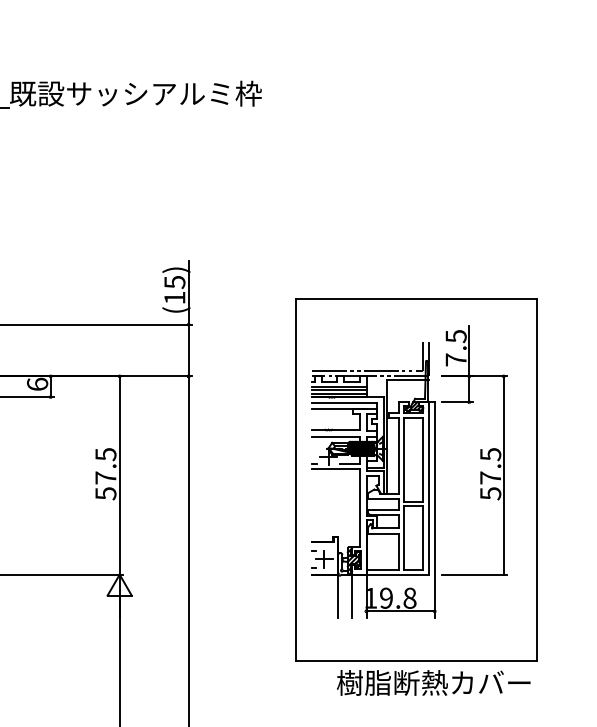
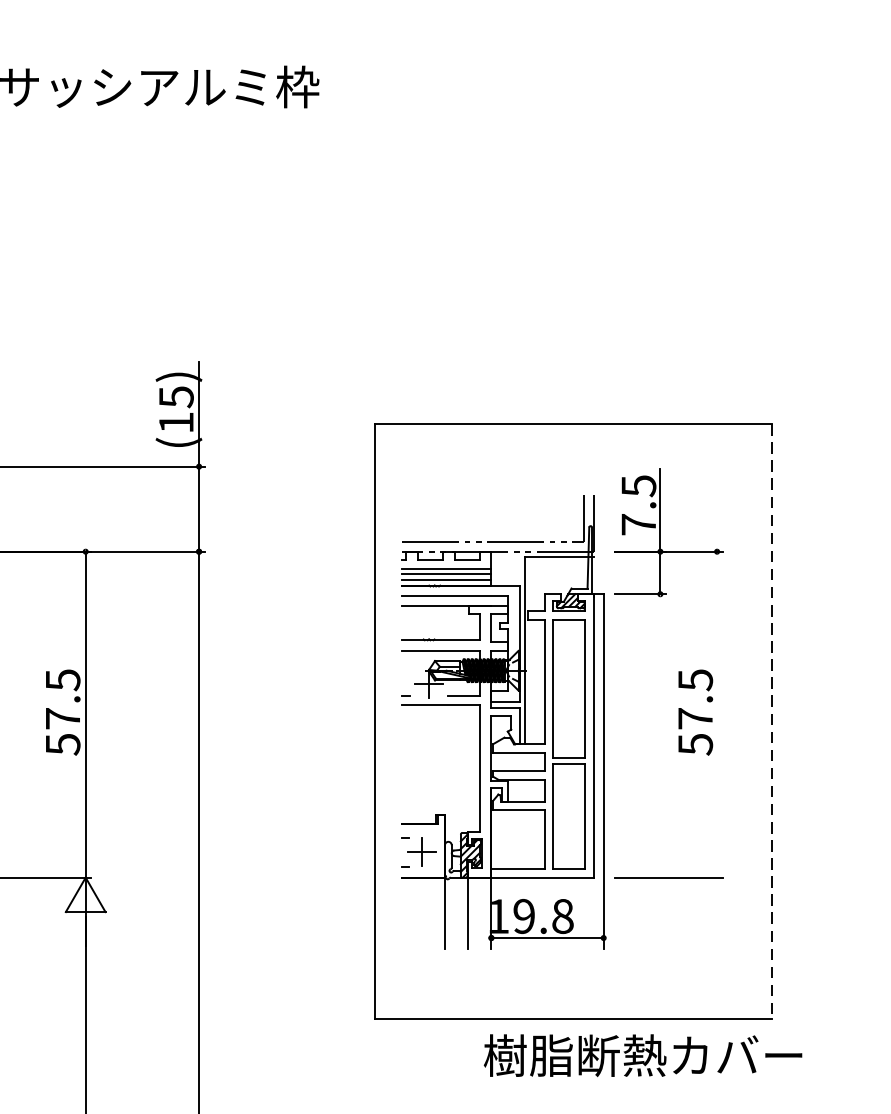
line: (503, 475) -> (716, 714), removed
line: (536, 480) -> (770, 722), solid -> dashed
text: (433, 682) -> (642, 1054), moved

